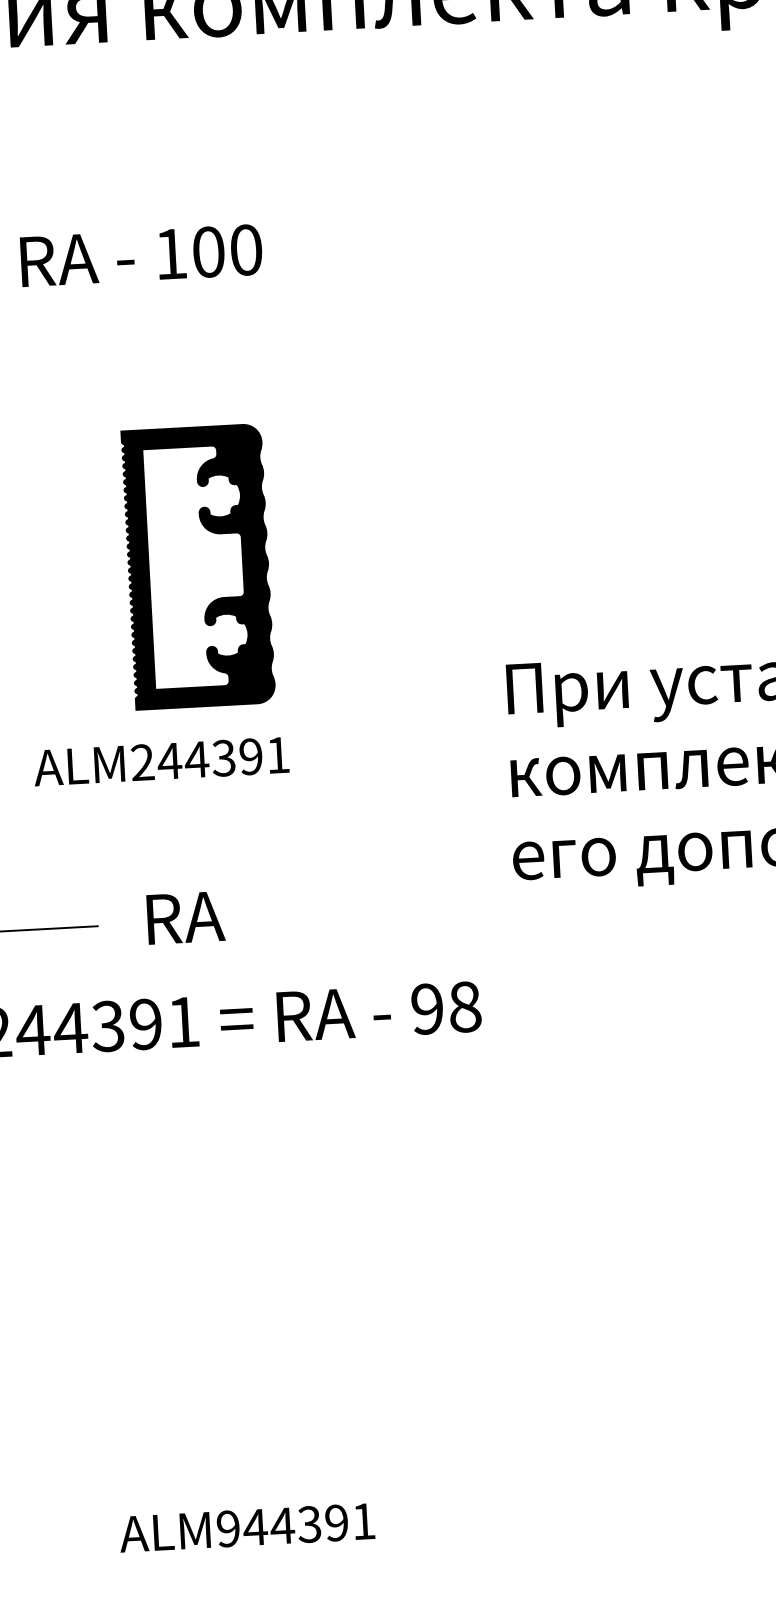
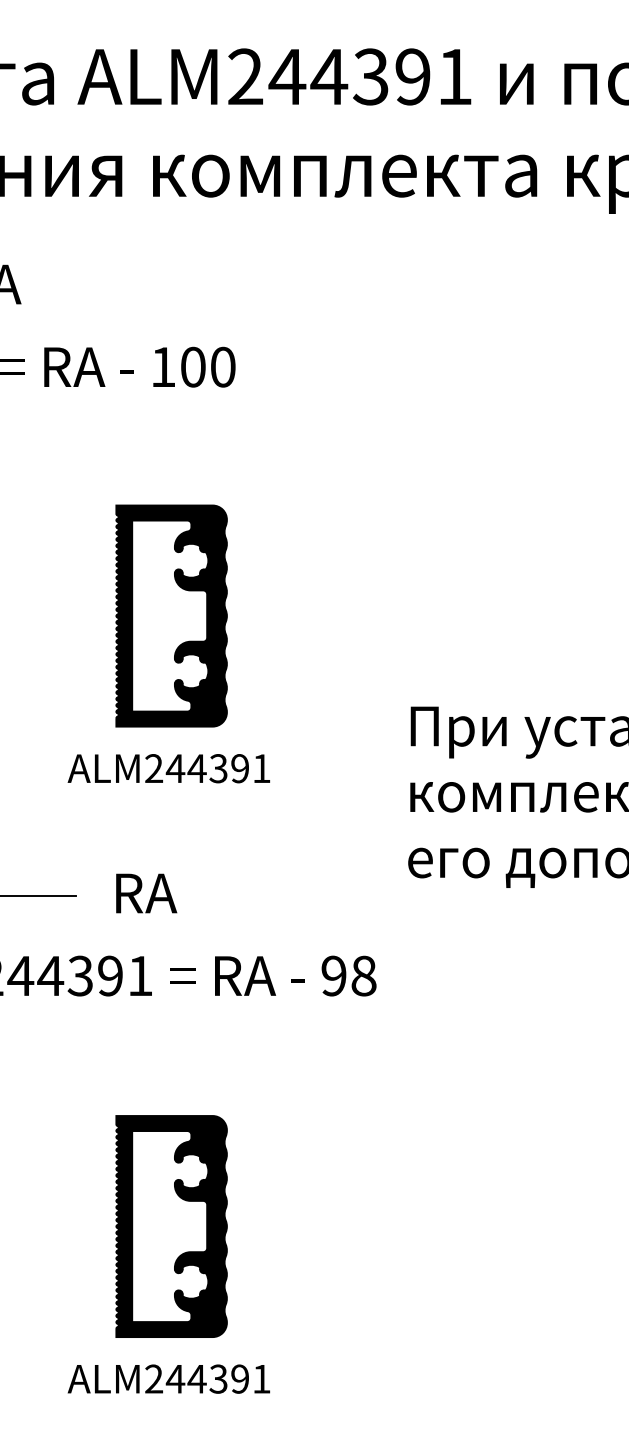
text: (160, 761) -> (168, 768), moved
part: (239, 1335) -> (171, 1226), added
text: (228, 1529) -> (154, 1379), ALM944391 -> ALM244391

